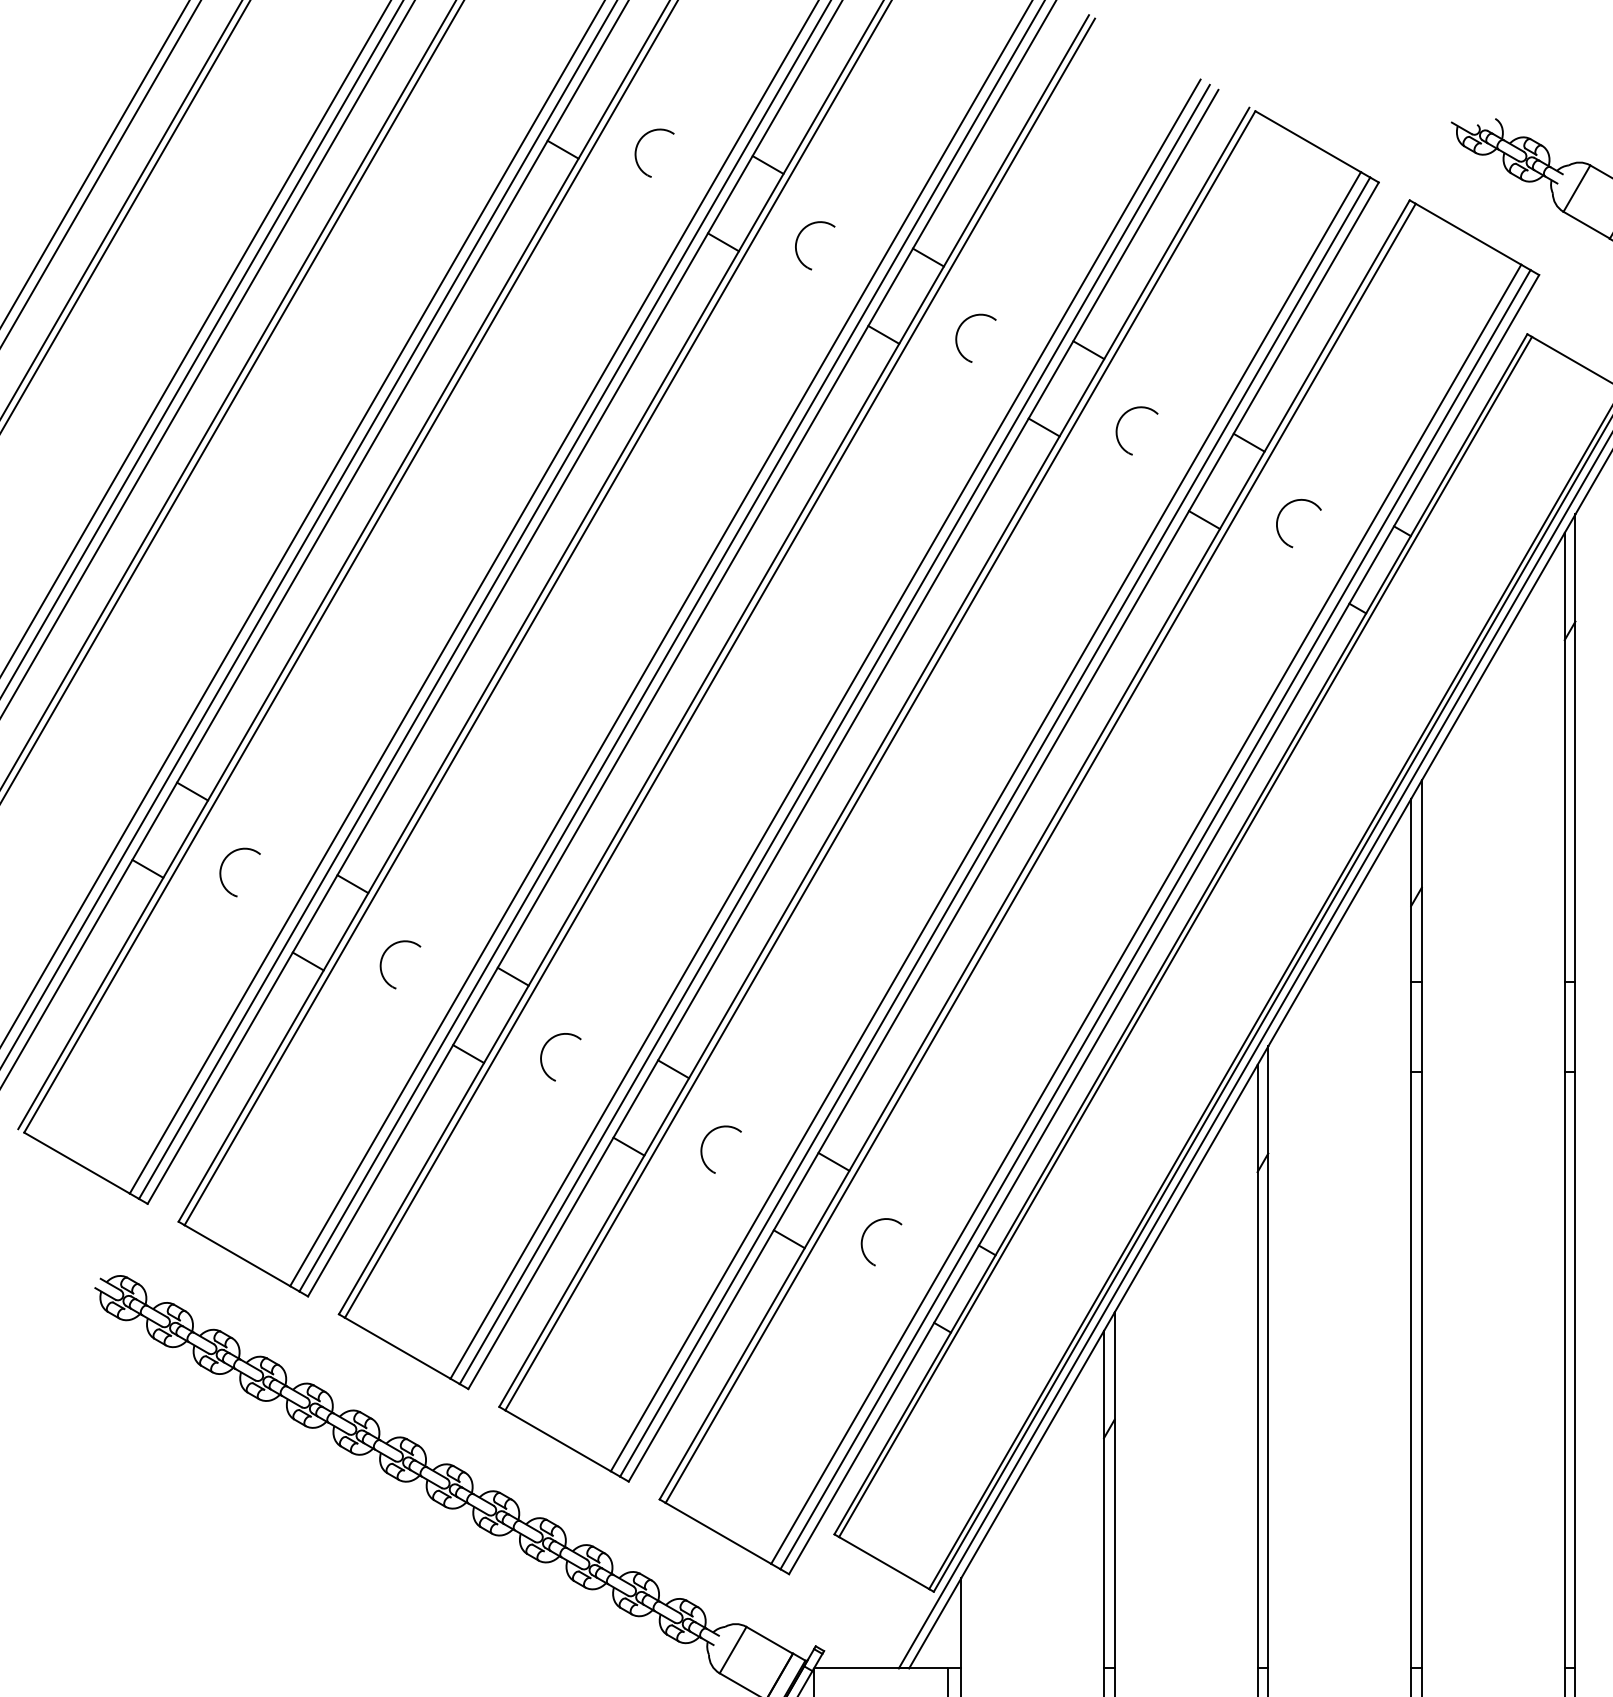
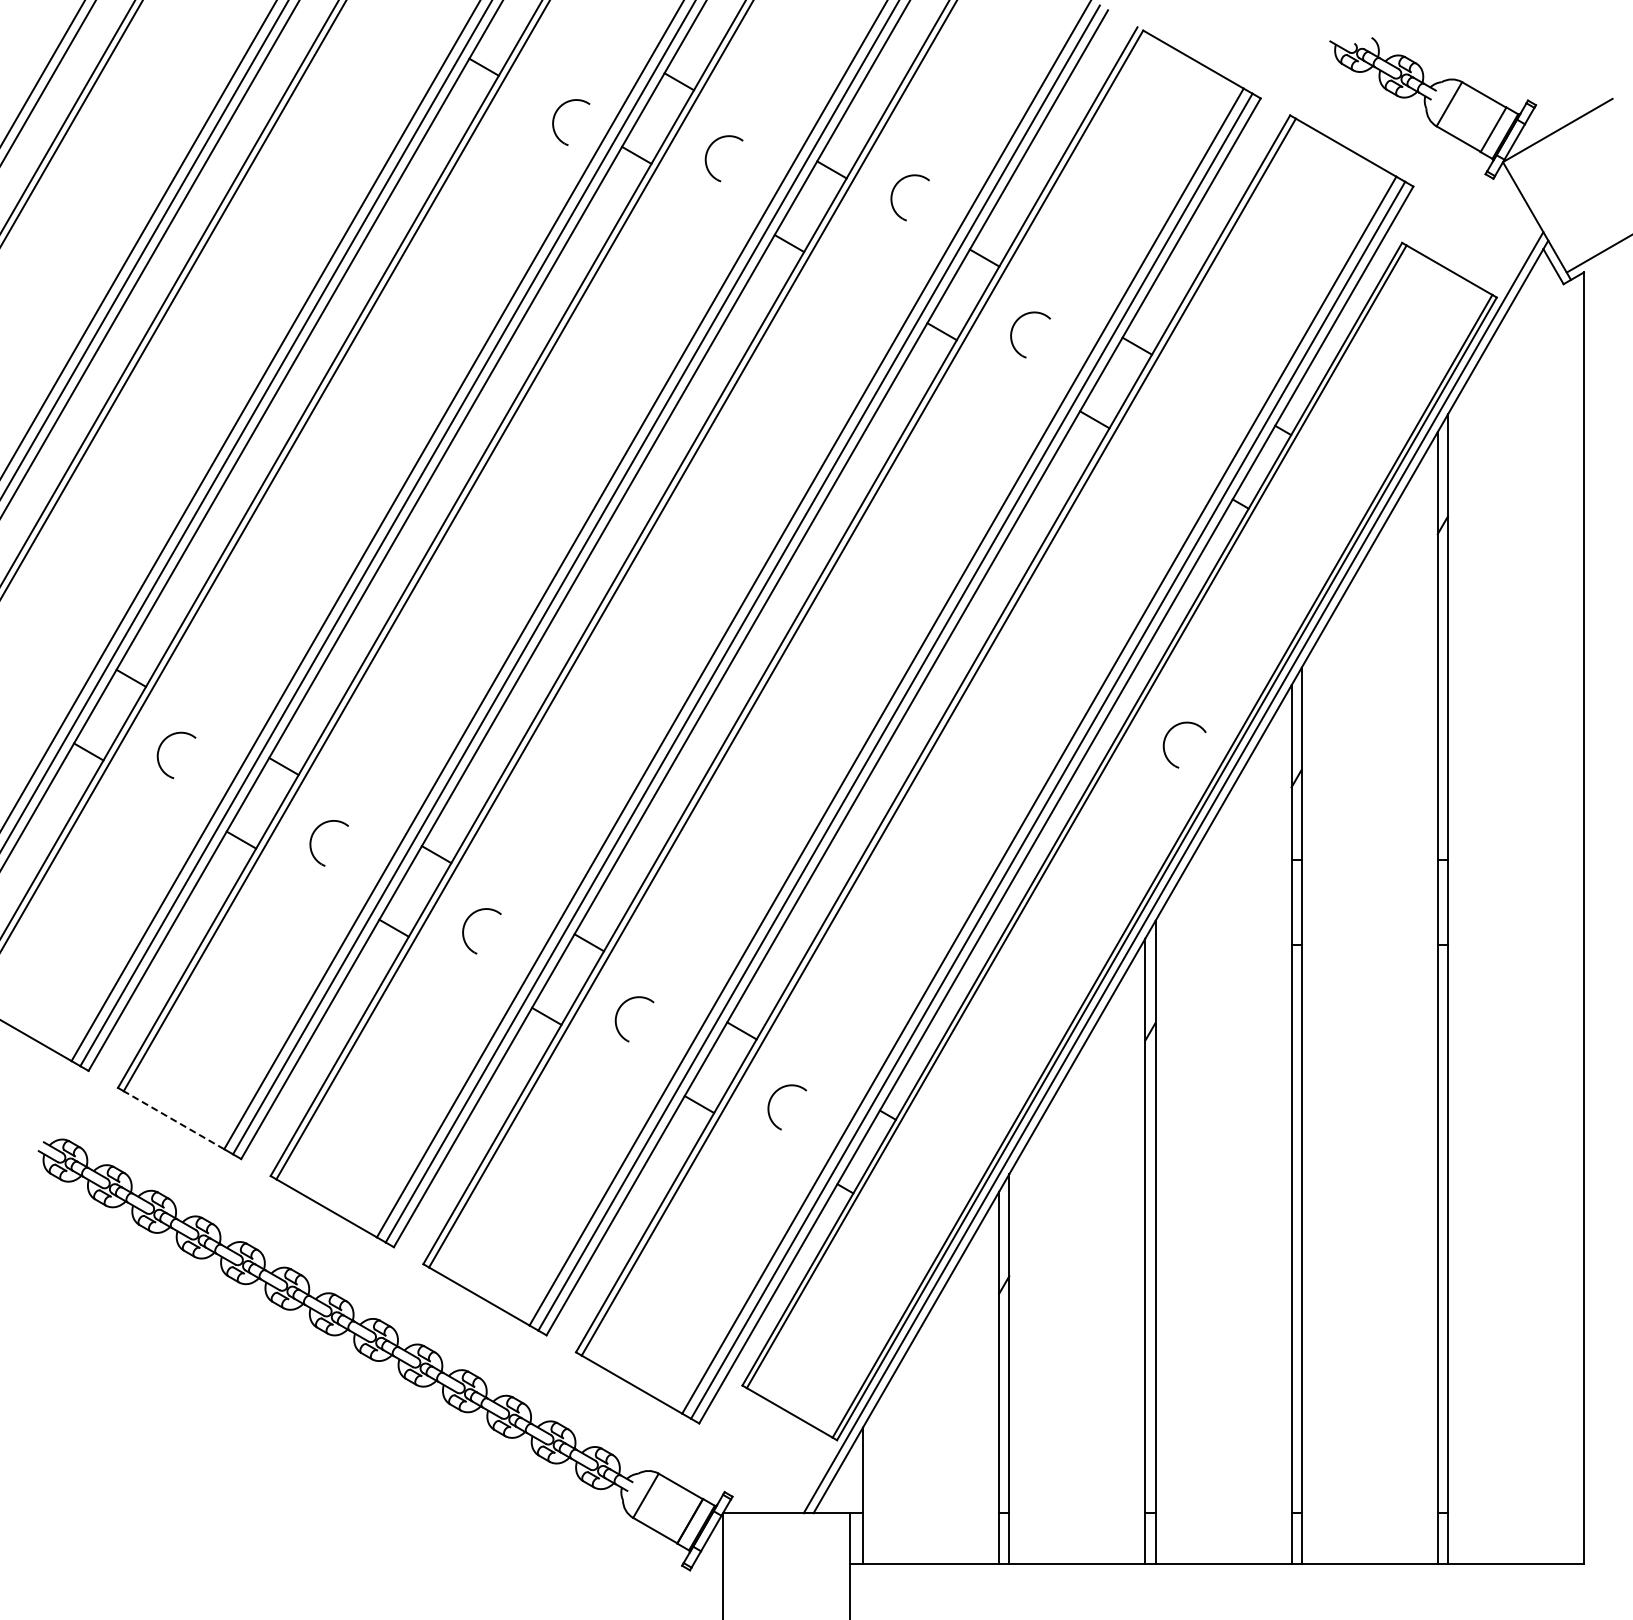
part: (637, 152) -> (554, 121), moved
part: (958, 332) -> (893, 192), moved
part: (1279, 516) -> (1166, 738), moved
line: (236, 1254) -> (173, 1119), solid -> dashed

